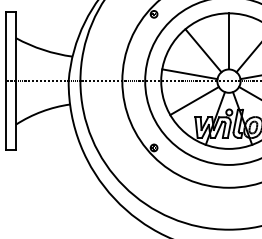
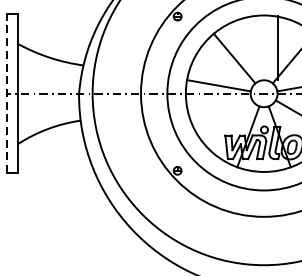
line: (228, 41) -> (277, 47), moved
line: (6, 81) -> (7, 94), solid -> dashed
line: (194, 101) -> (224, 117), removed

